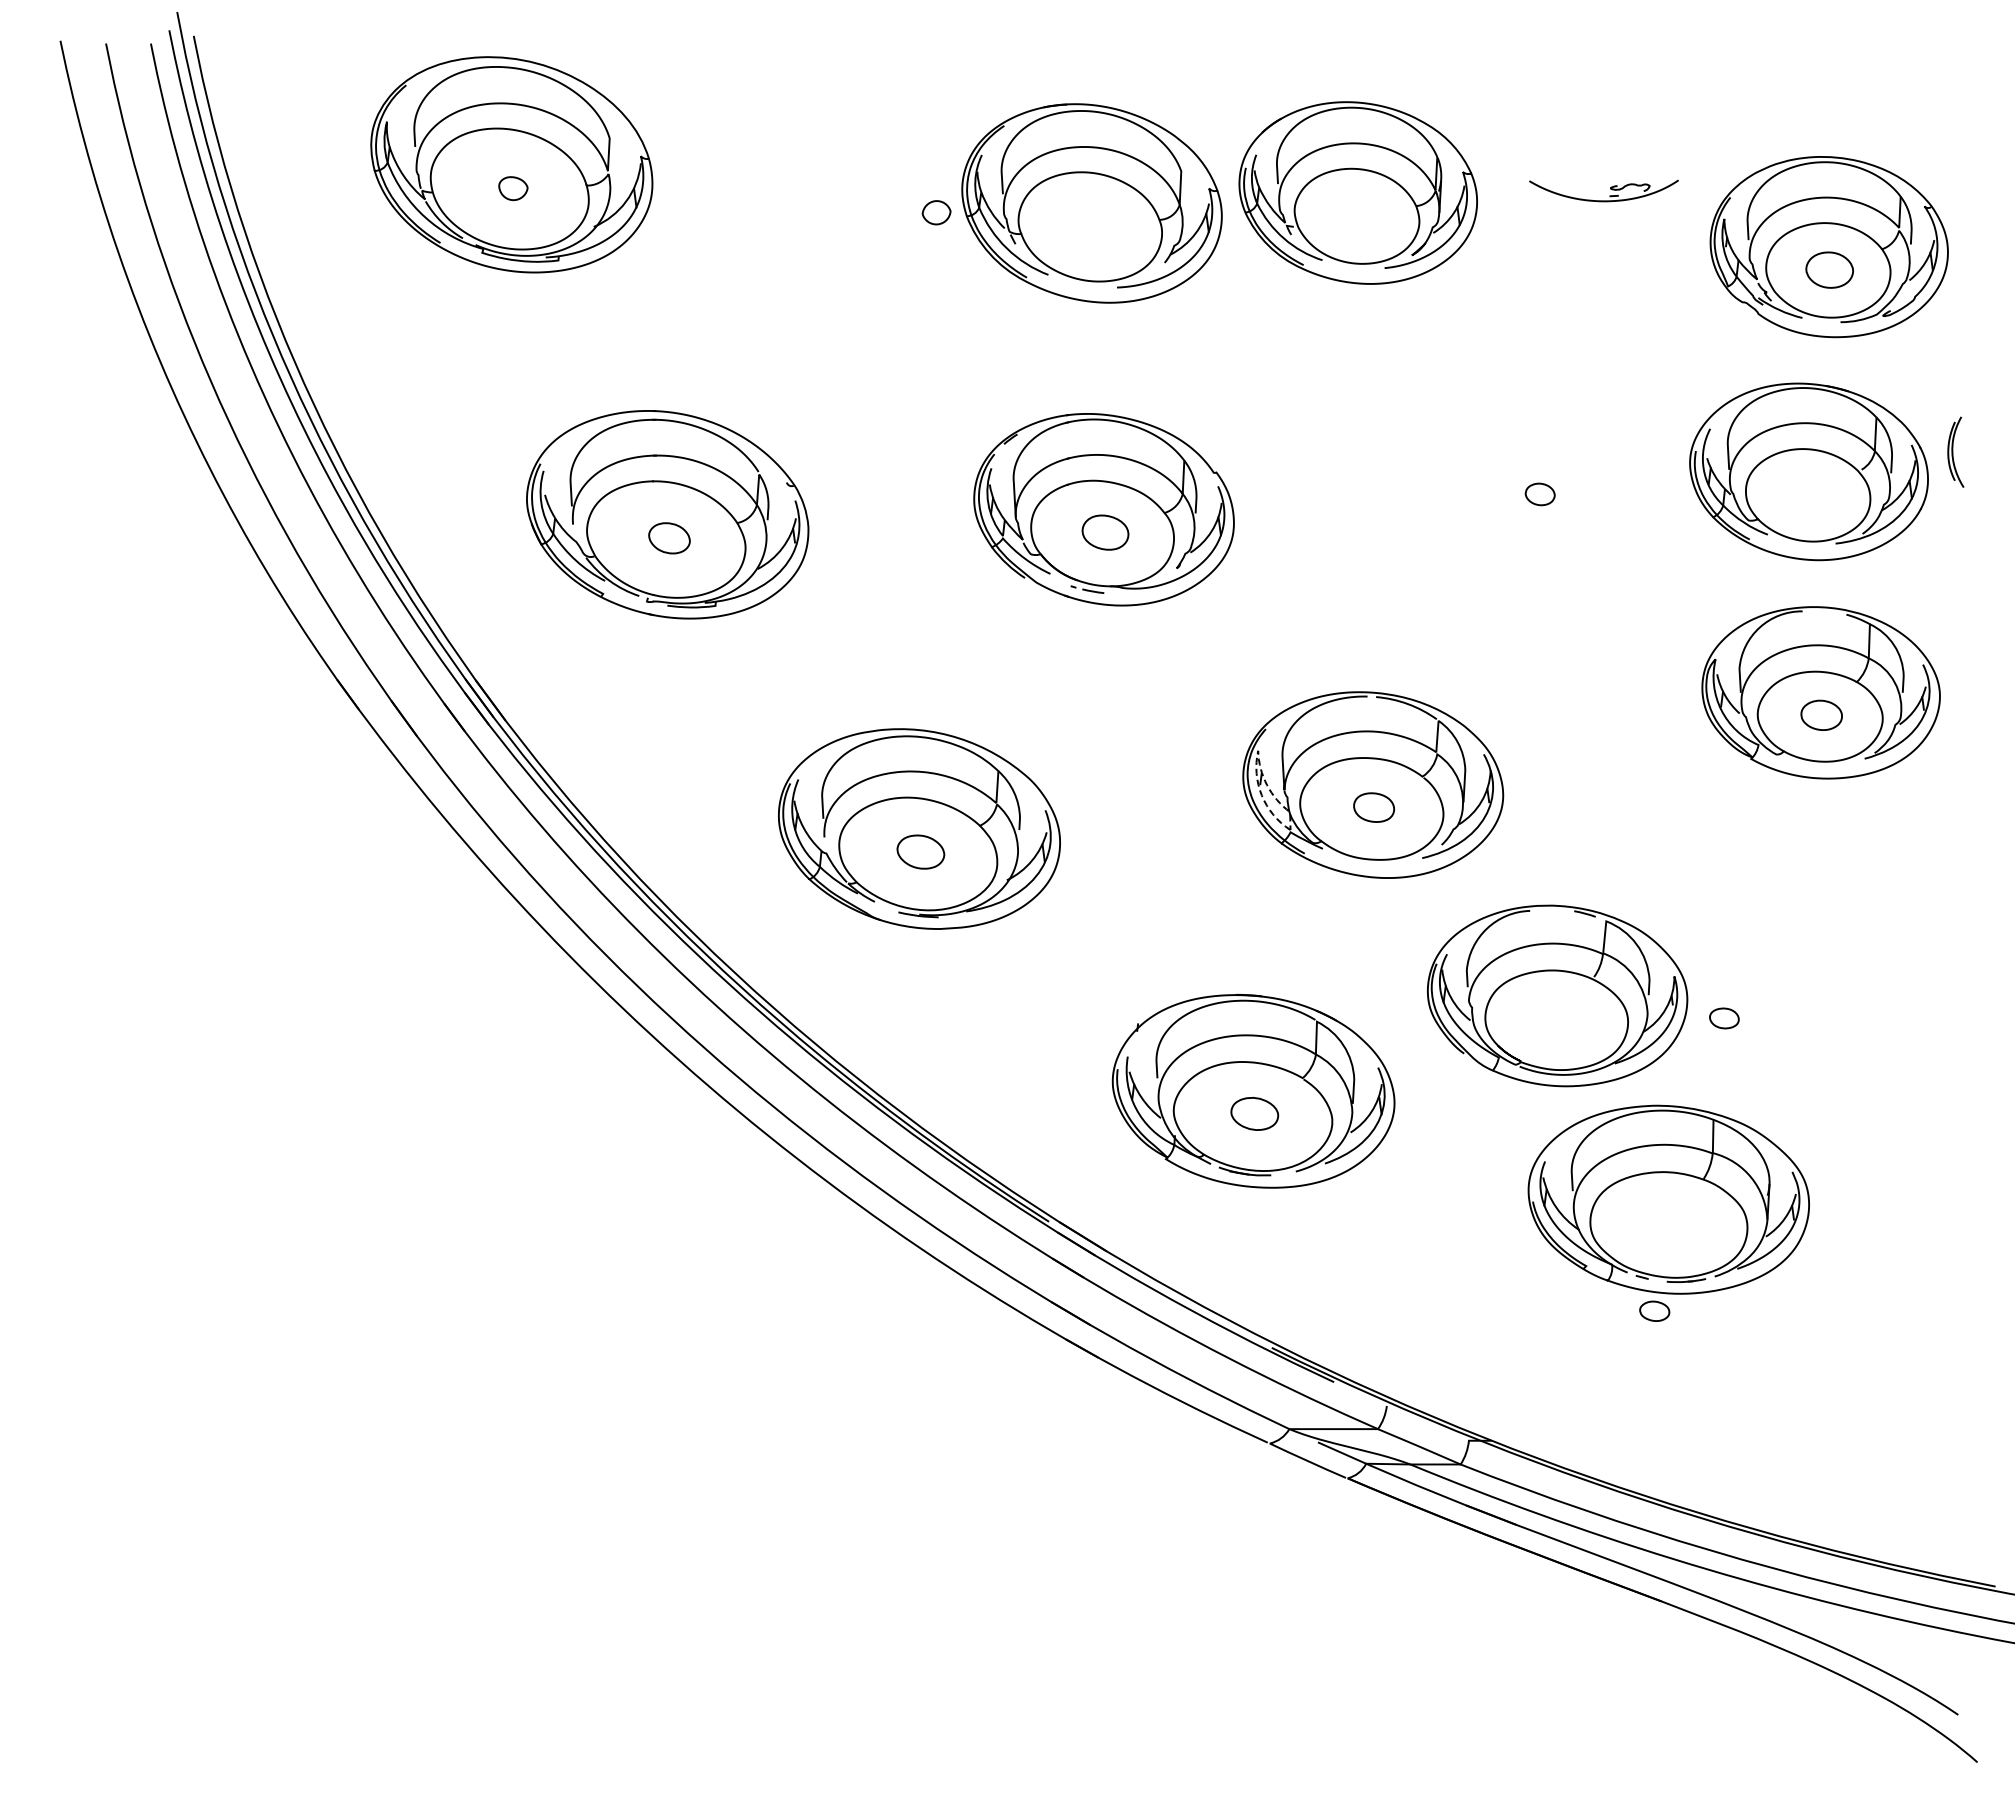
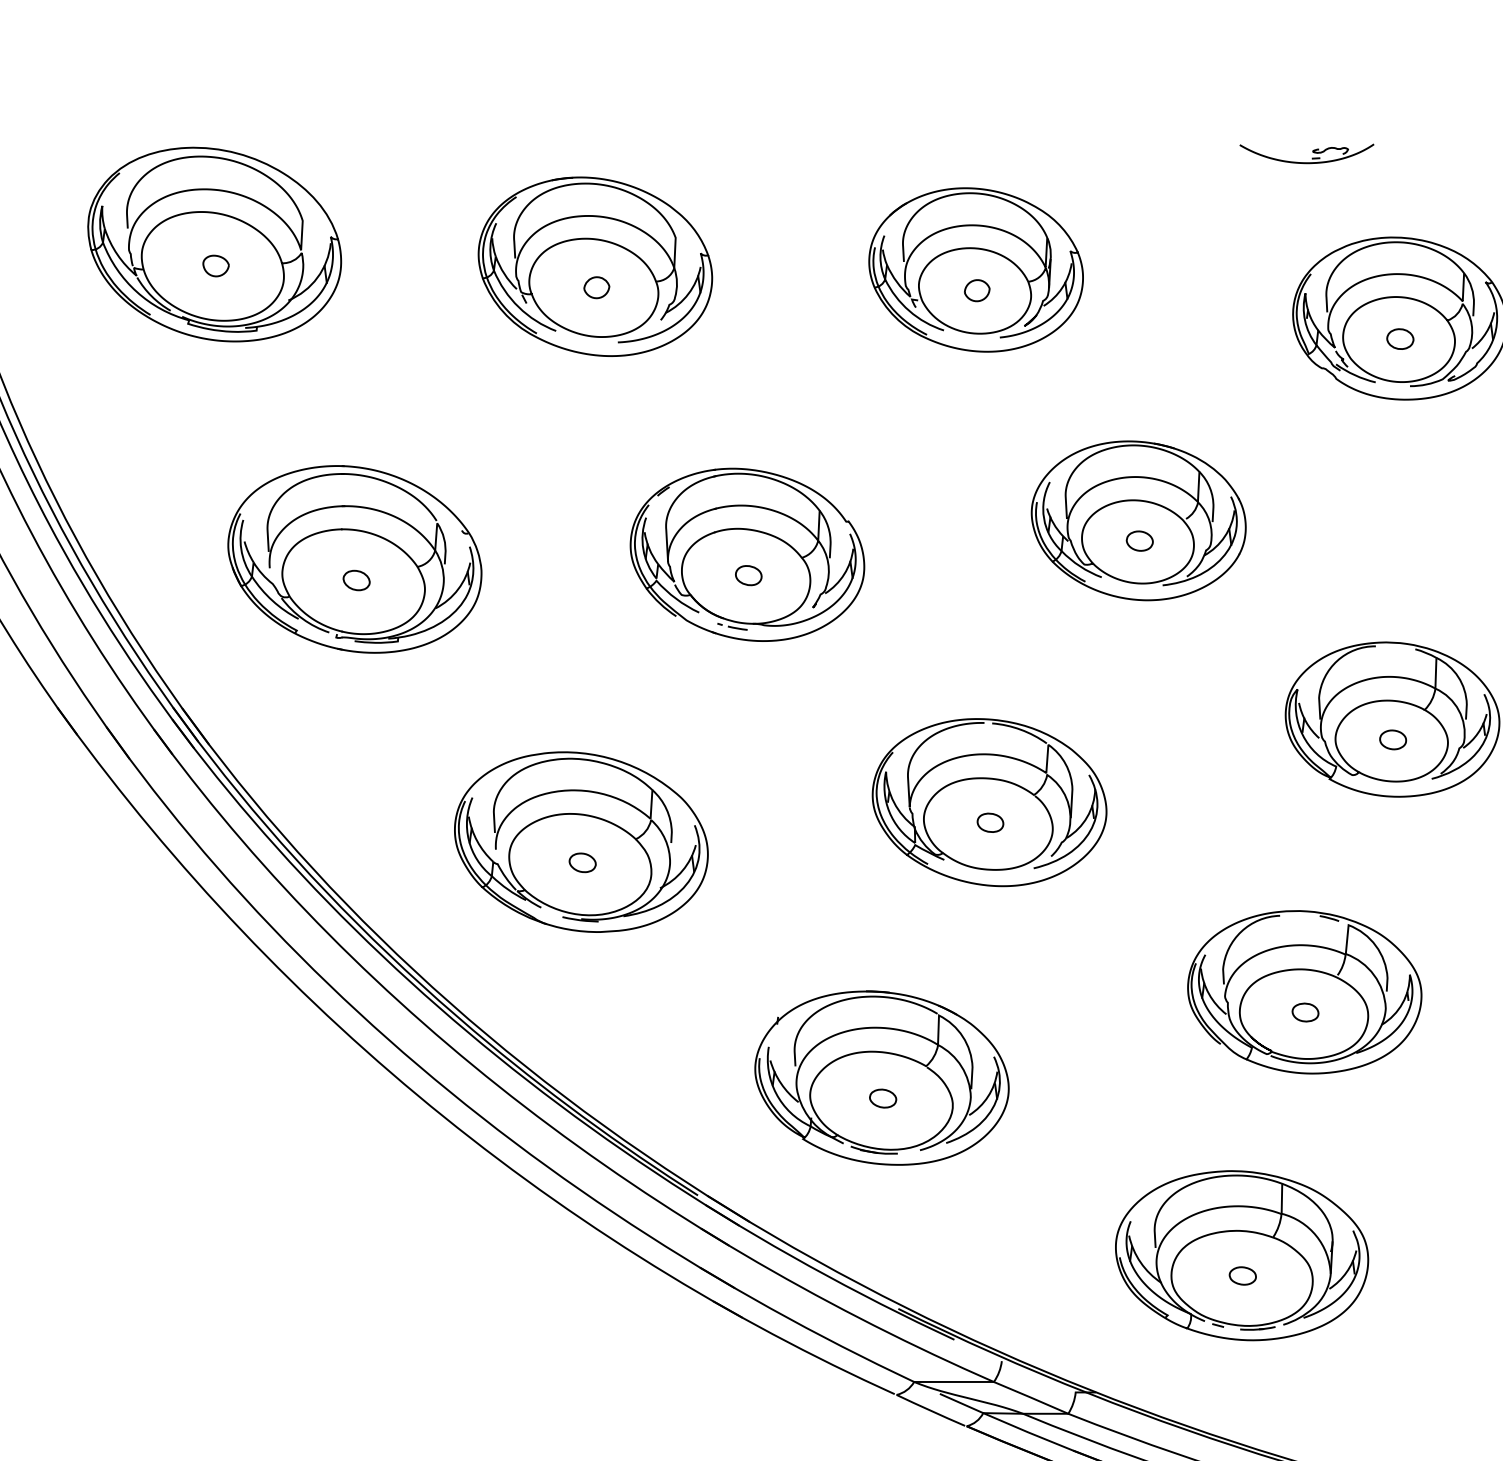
part: (1610, 189) -> (1312, 152), moved
part: (1091, 203) -> (594, 266), moved
part: (1359, 215) -> (977, 290), added
part: (1829, 269) -> (1400, 338), size x0.62
part: (1808, 471) -> (1138, 520), moved
part: (1105, 532) -> (748, 575), size x0.62
part: (669, 537) -> (356, 579), size x0.71
part: (1821, 715) -> (1392, 739), size x0.71
line: (1257, 755) -> (885, 775), dashed -> solid
part: (1374, 807) -> (990, 822), size x0.71
part: (920, 851) -> (582, 862), size x0.62
part: (1557, 995) -> (1304, 991), moved
part: (1254, 1114) -> (882, 1098), size x0.62
part: (1668, 1199) -> (1241, 1255), moved

